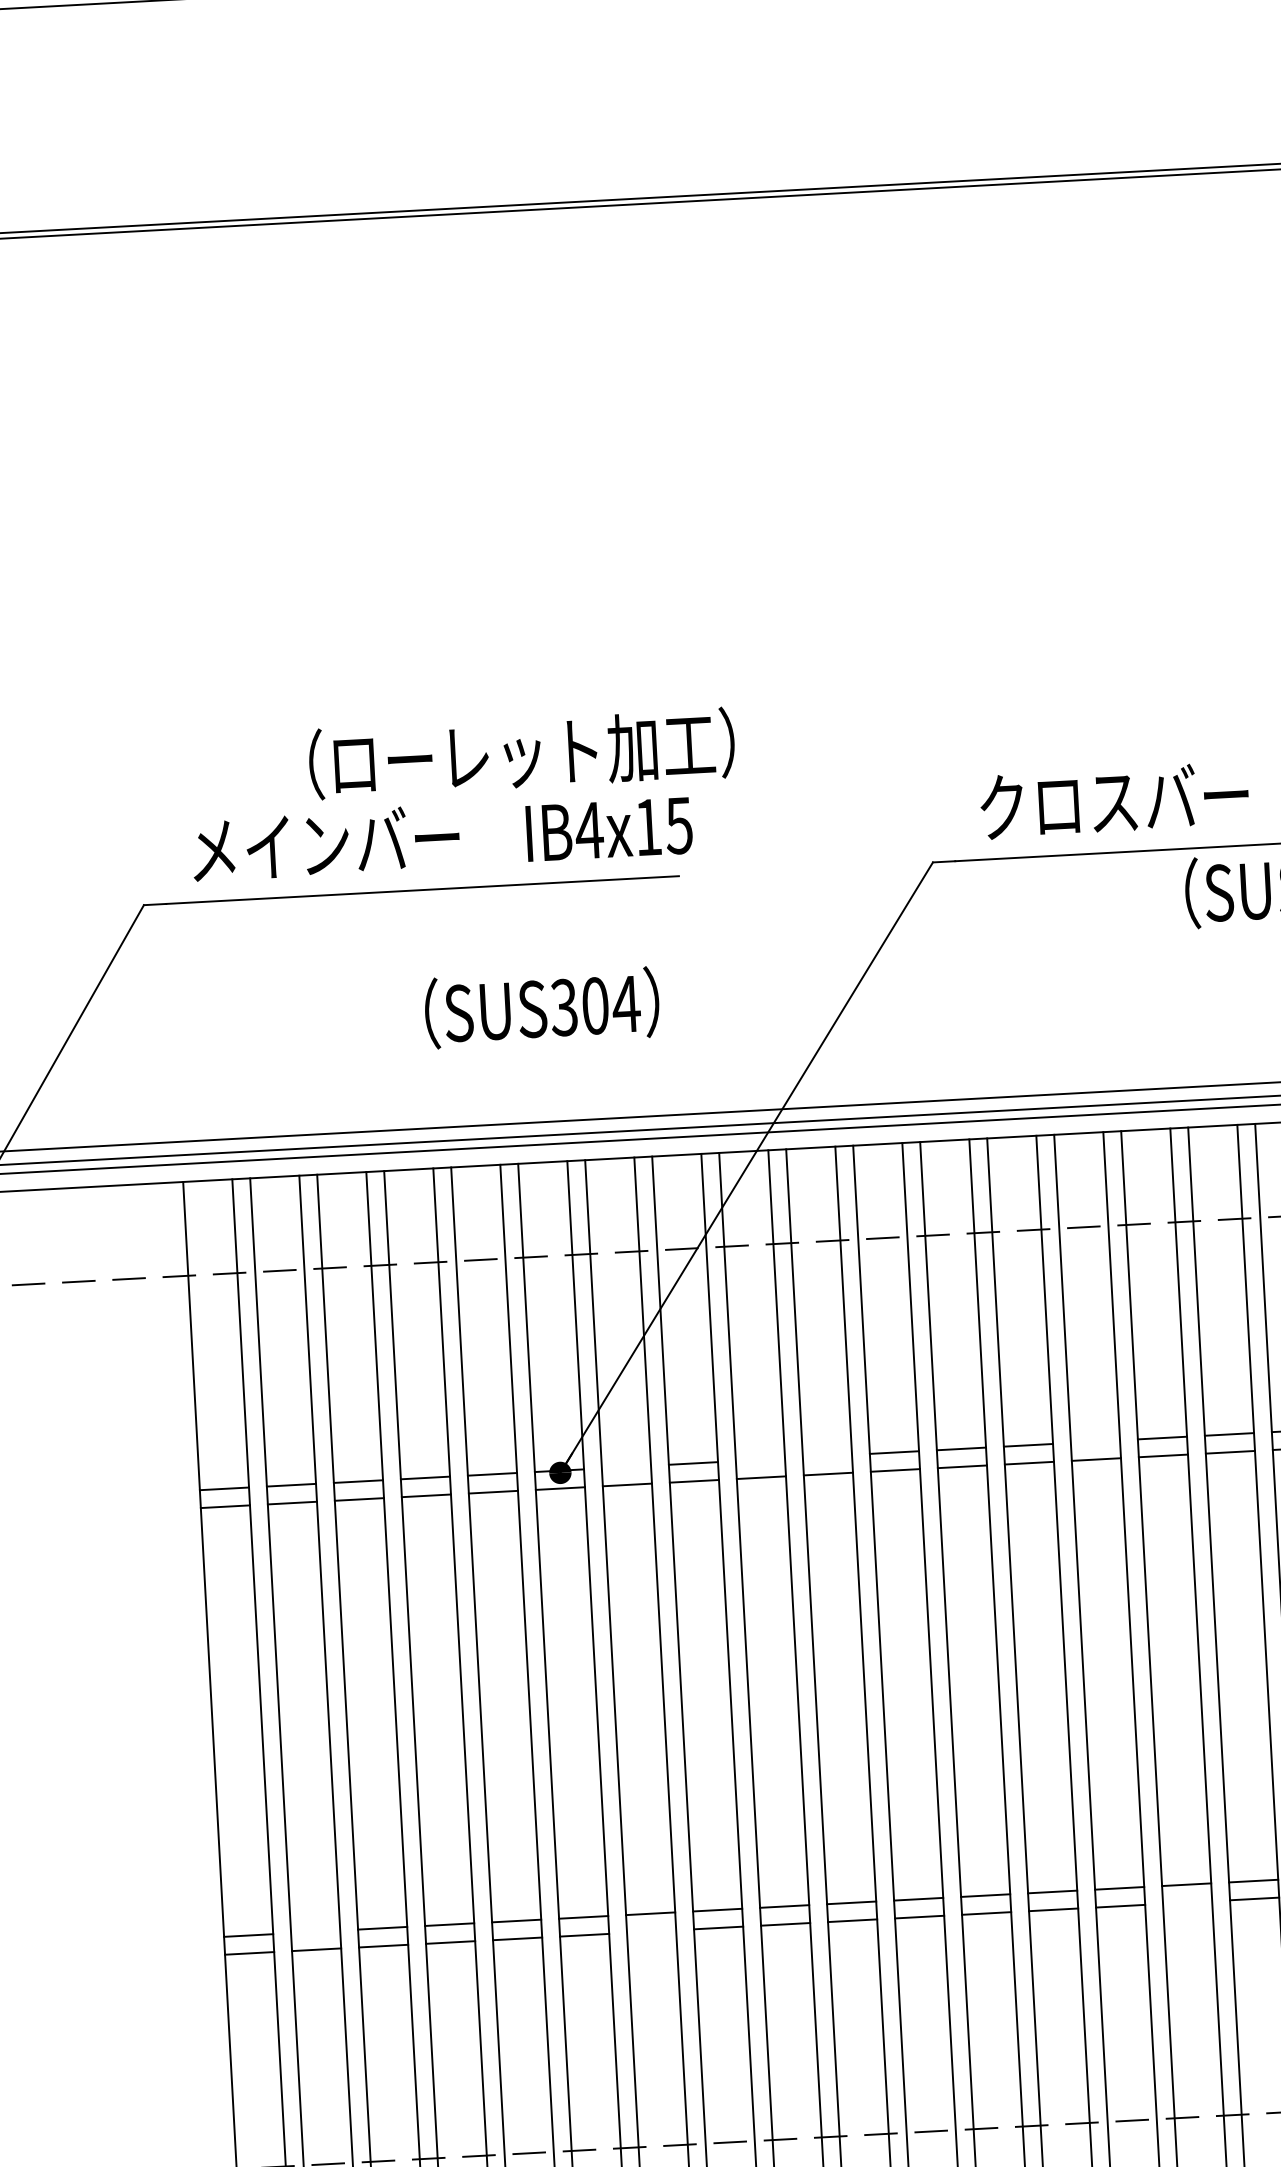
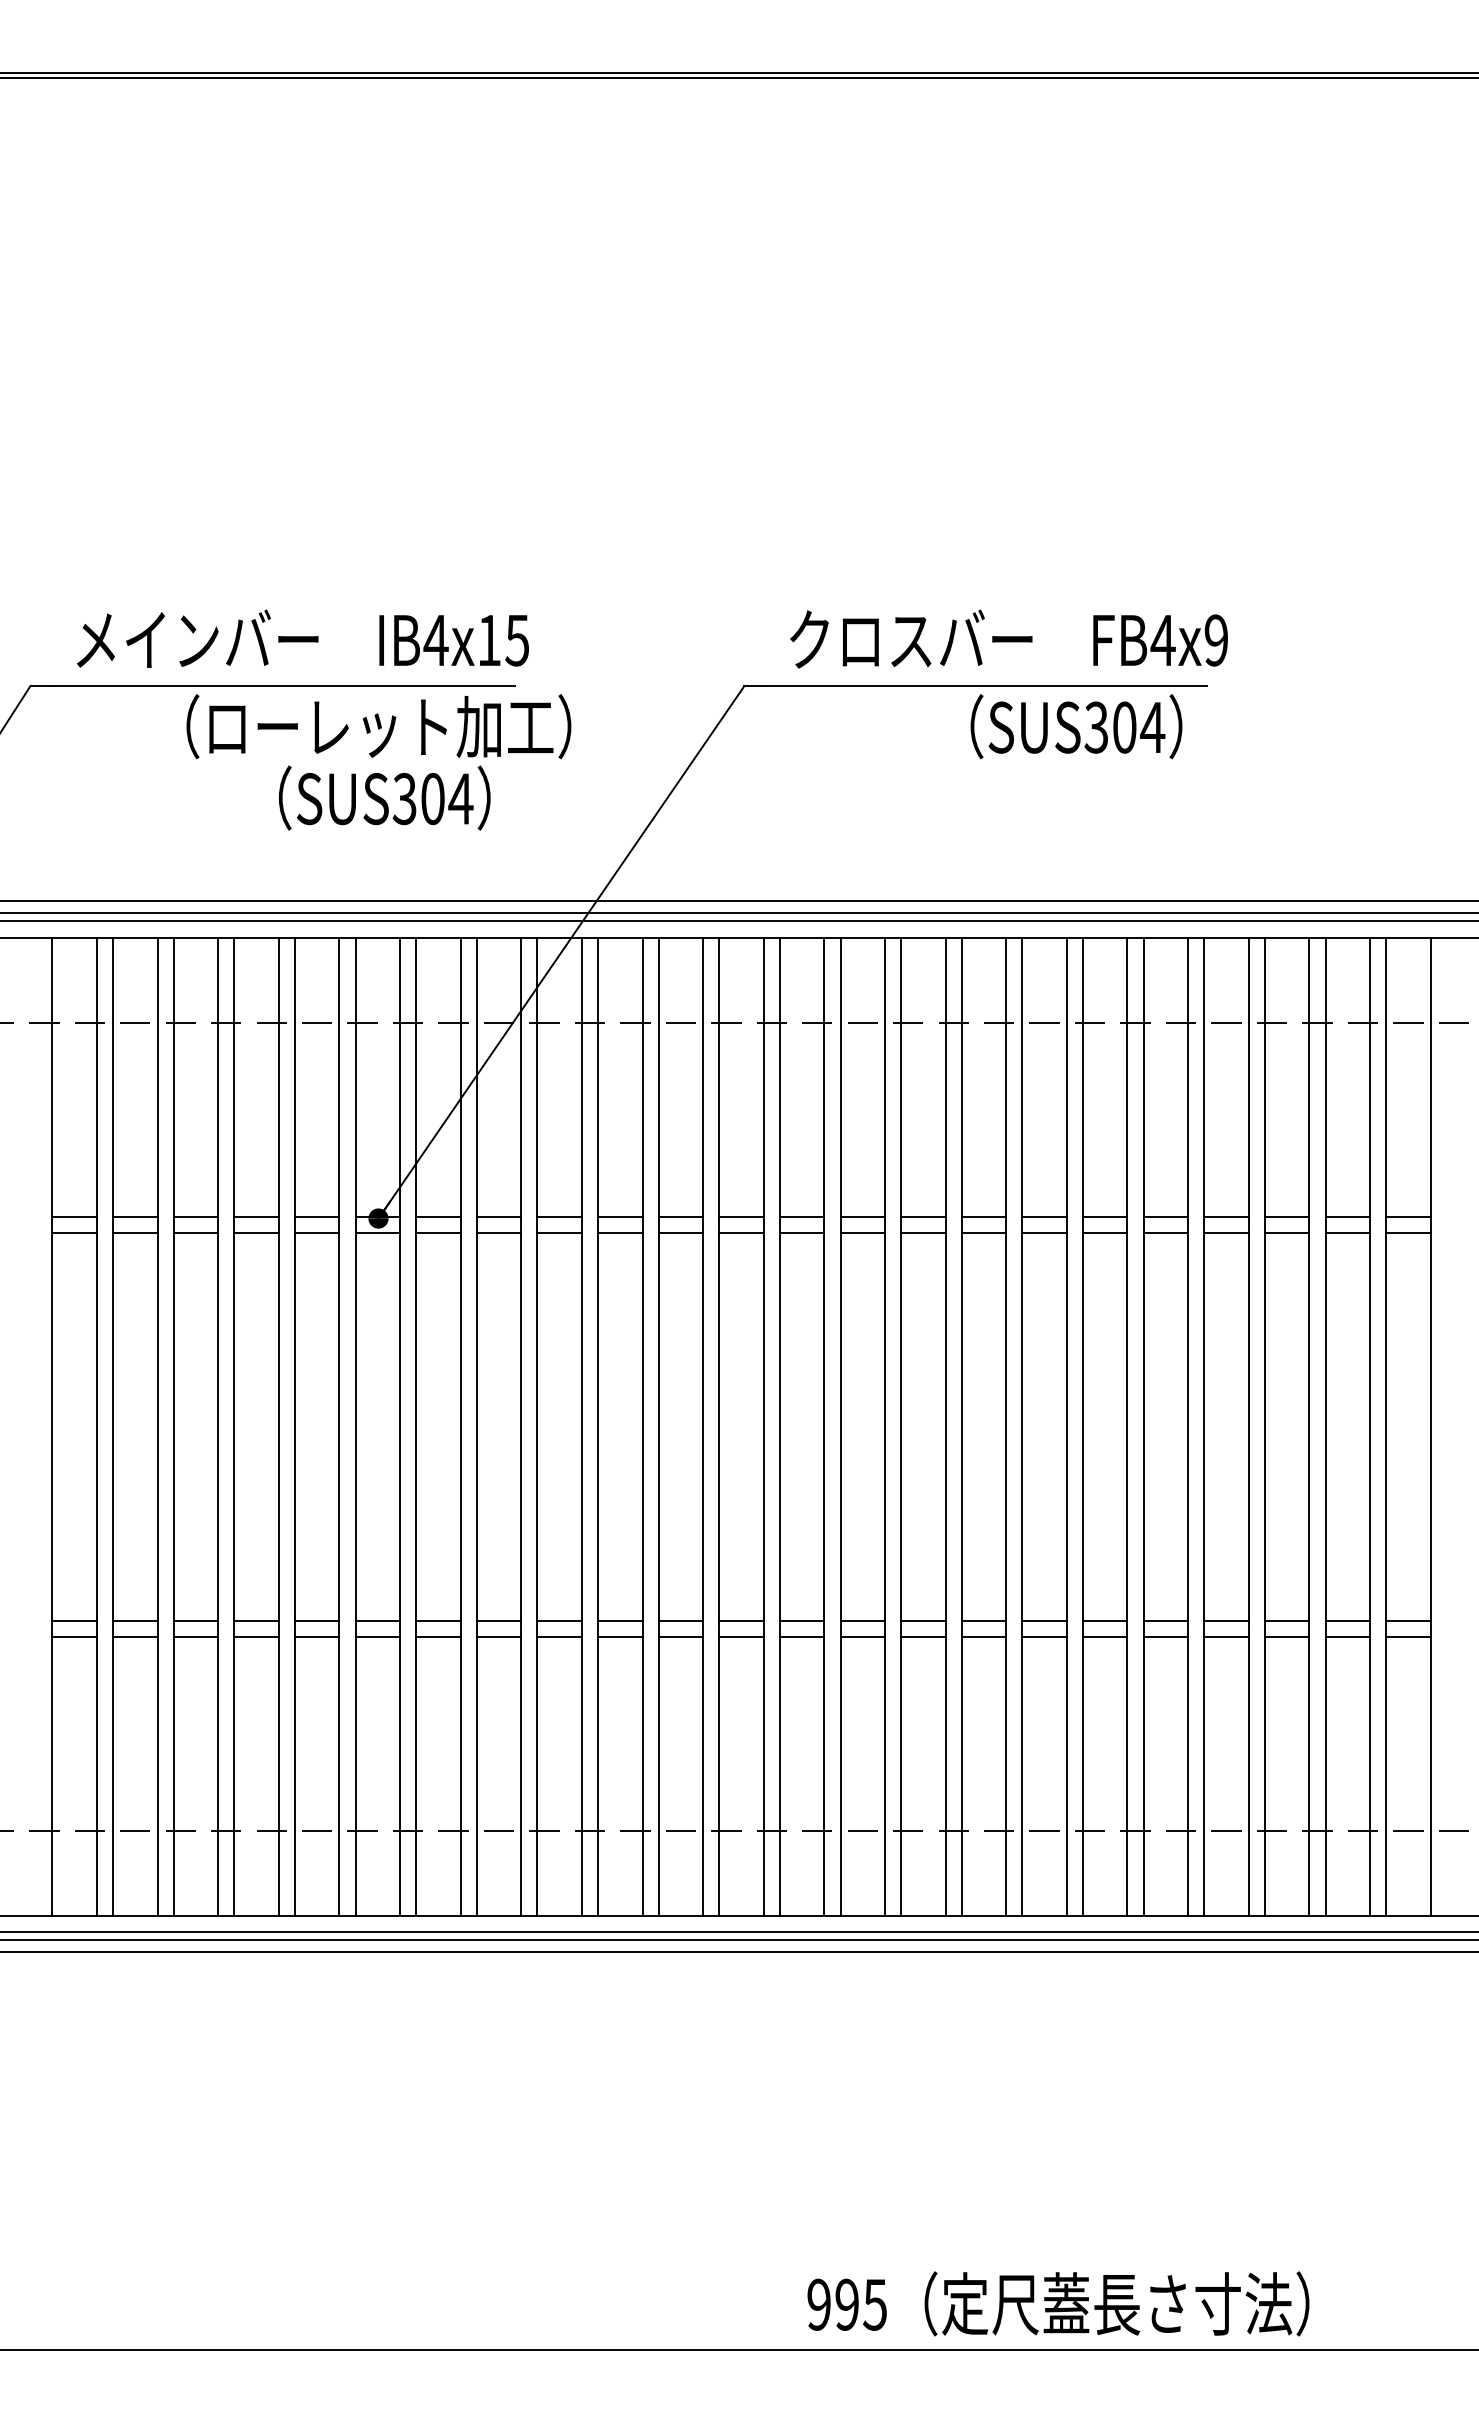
text: (521, 753) -> (378, 726), moved
line: (1095, 1441) -> (862, 1216), added
line: (827, 1456) -> (620, 1216), added
line: (760, 1459) -> (559, 1216), added
line: (626, 1467) -> (438, 1216), added
line: (1187, 1902) -> (923, 1636), added
line: (315, 1931) -> (135, 1620), added
line: (651, 1931) -> (438, 1636), added

